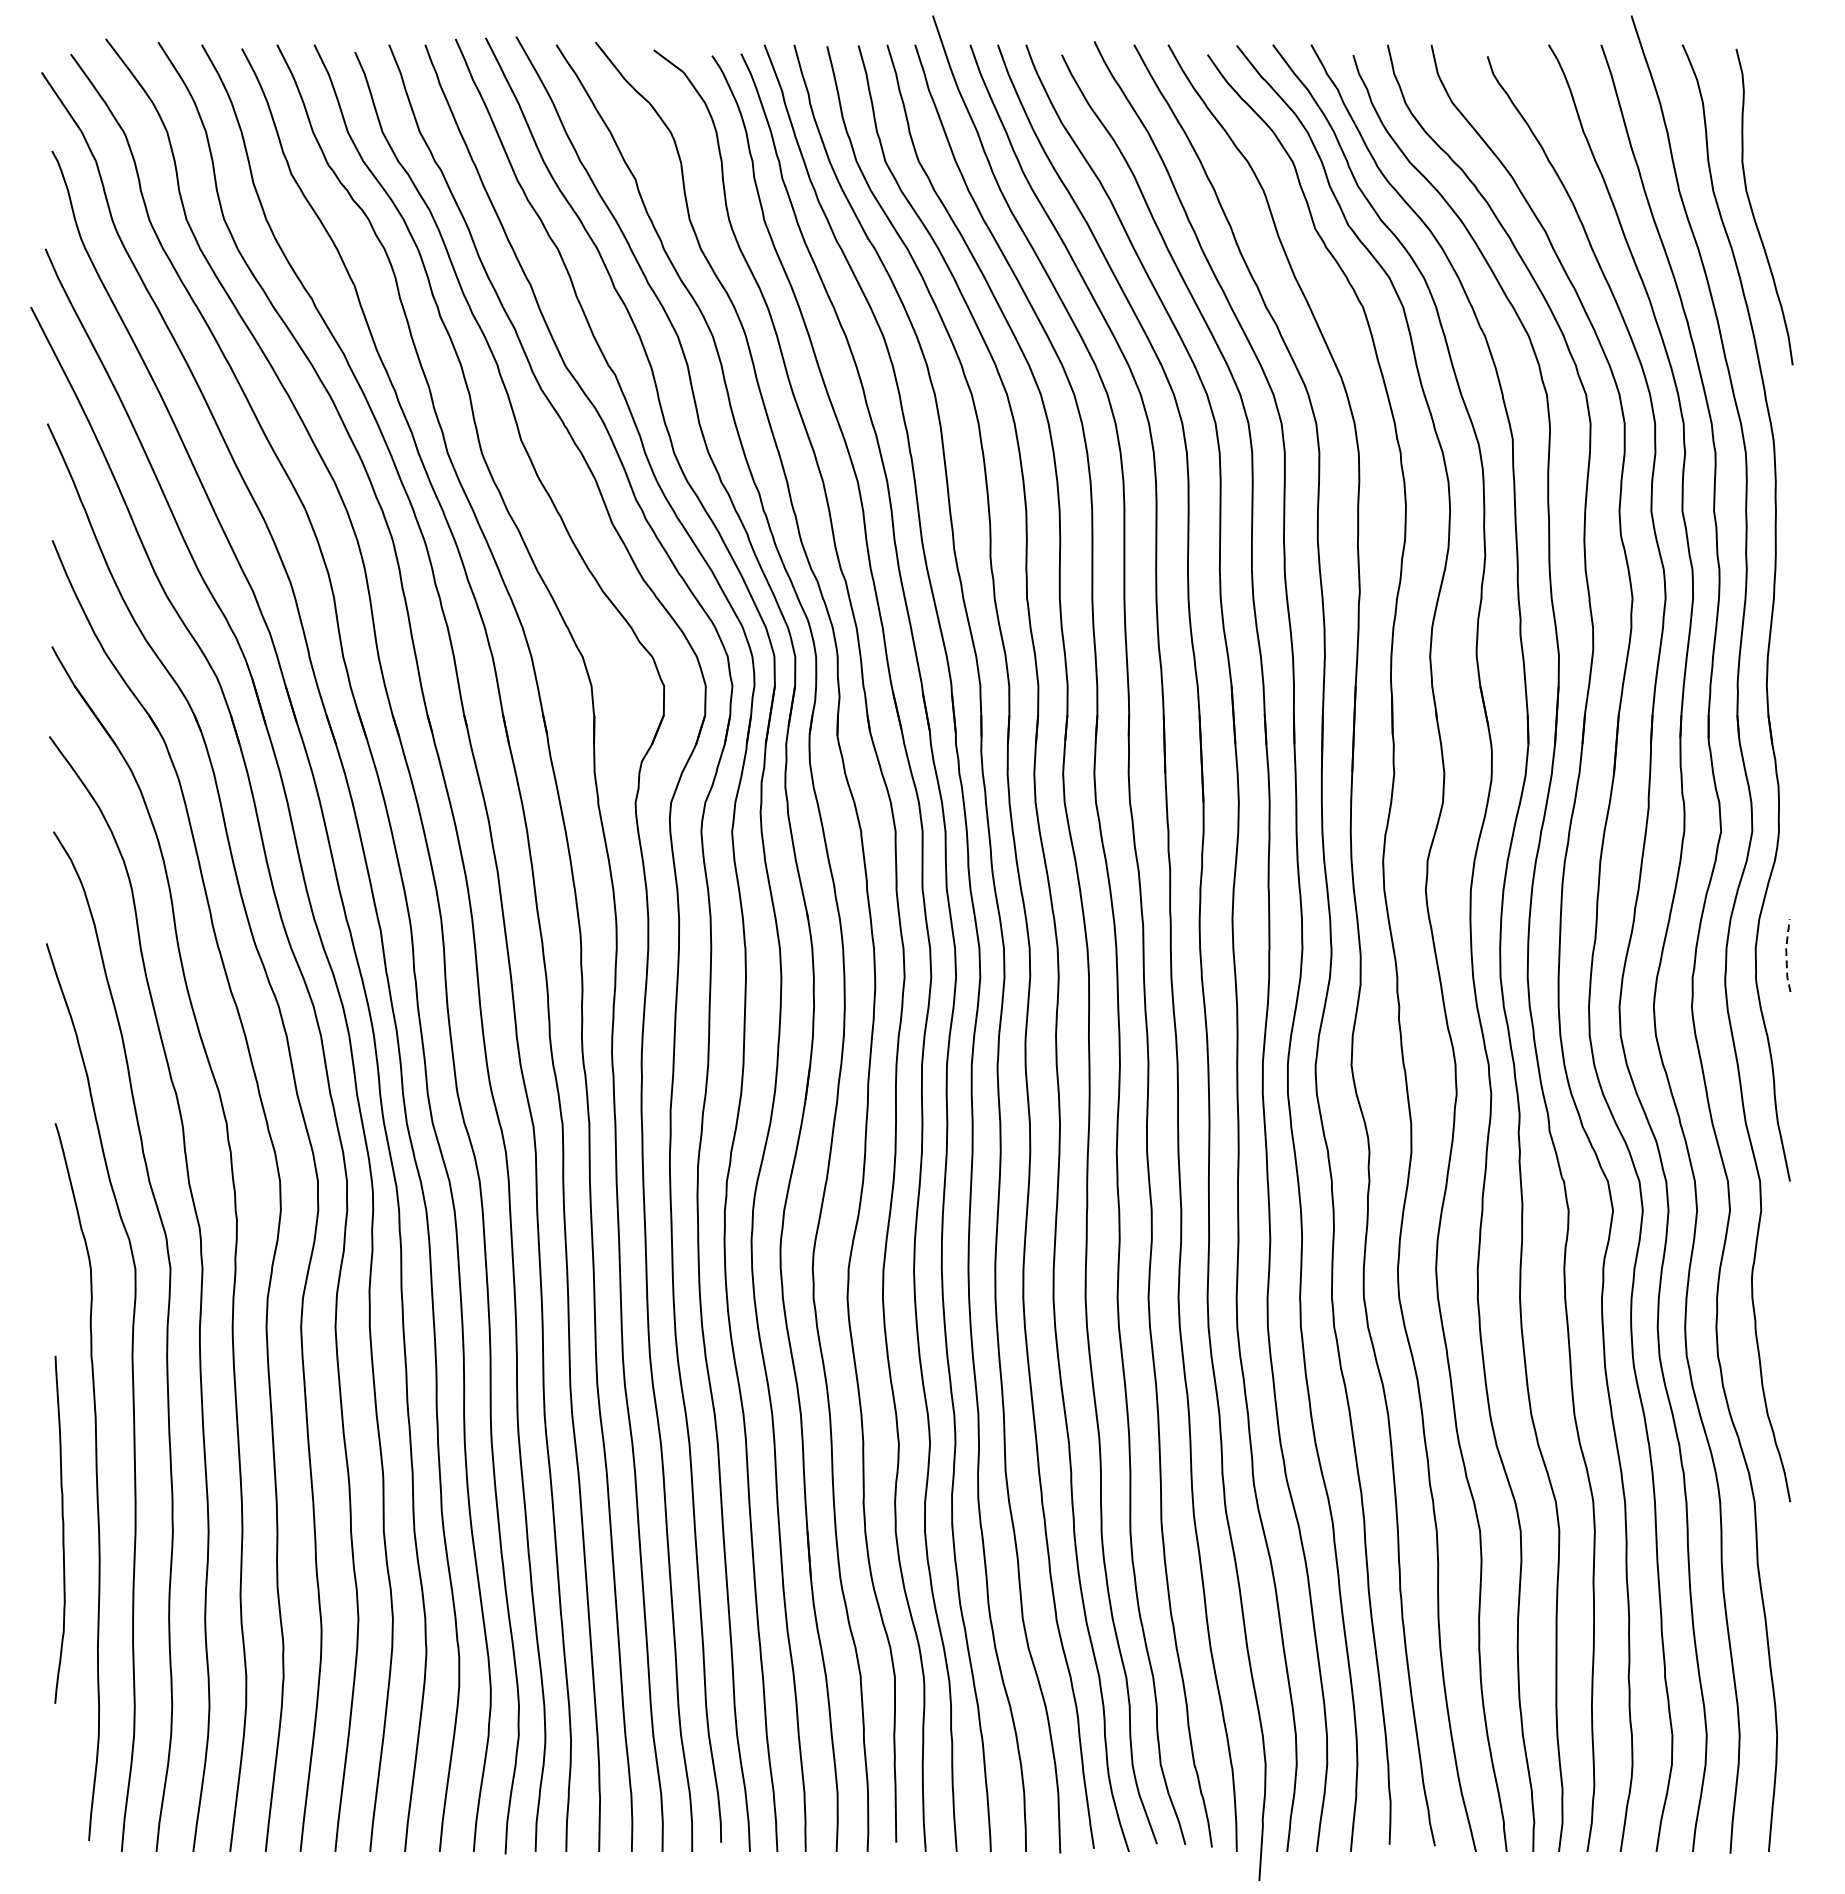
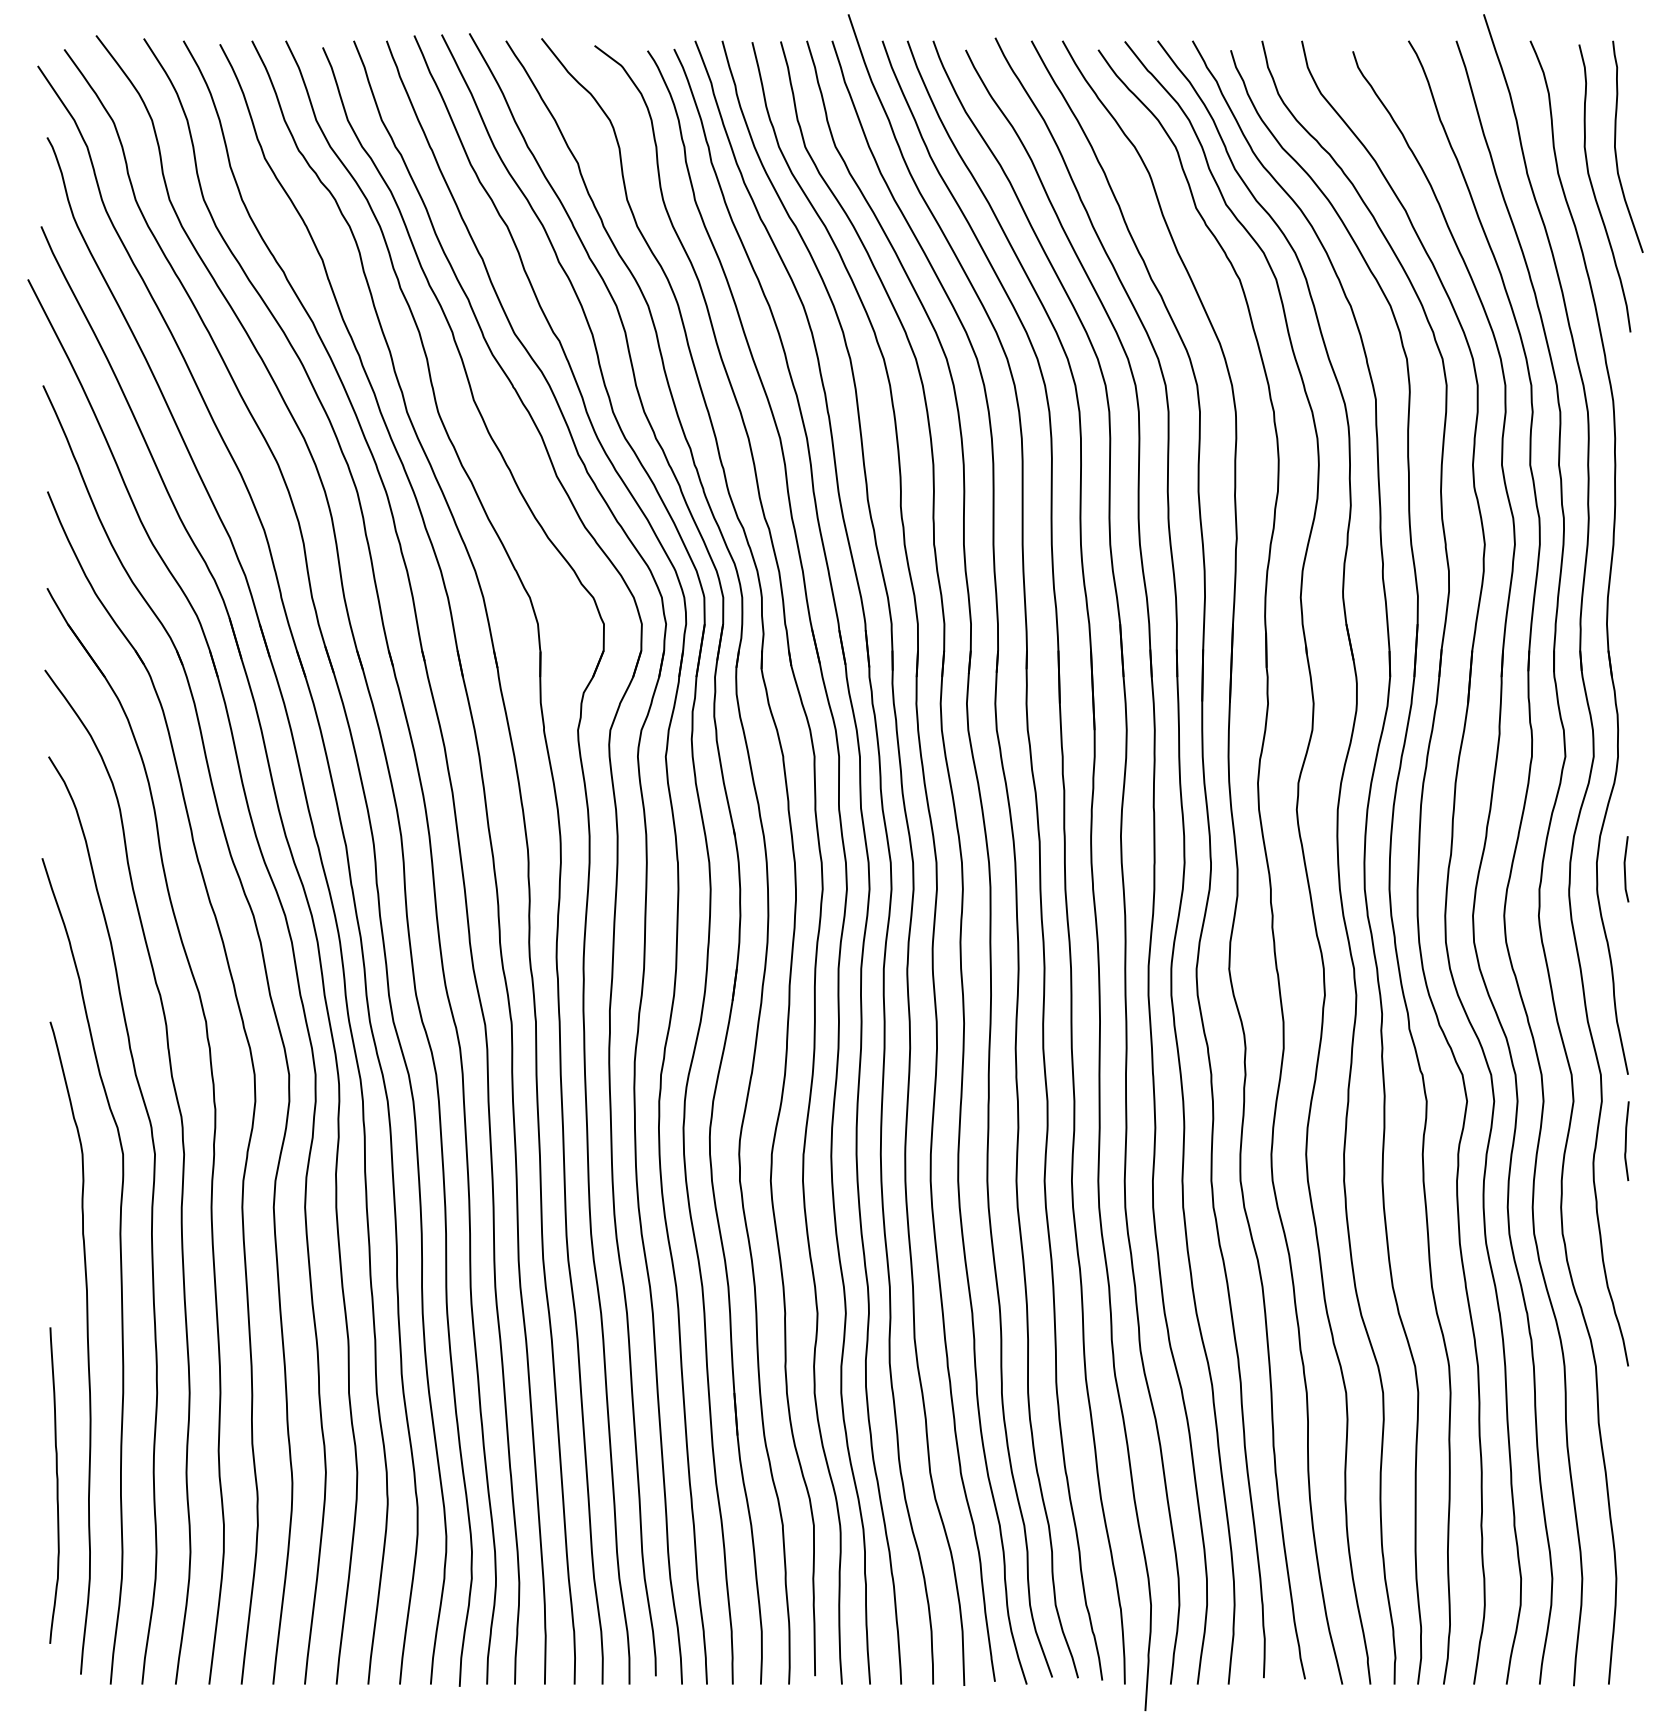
curve: (1777, 164) -> (1616, 149), added
line: (1786, 955) -> (1624, 869), dashed -> solid
curve: (1788, 1254) -> (1626, 1141), added
curve: (62, 1529) -> (56, 1485), moved

